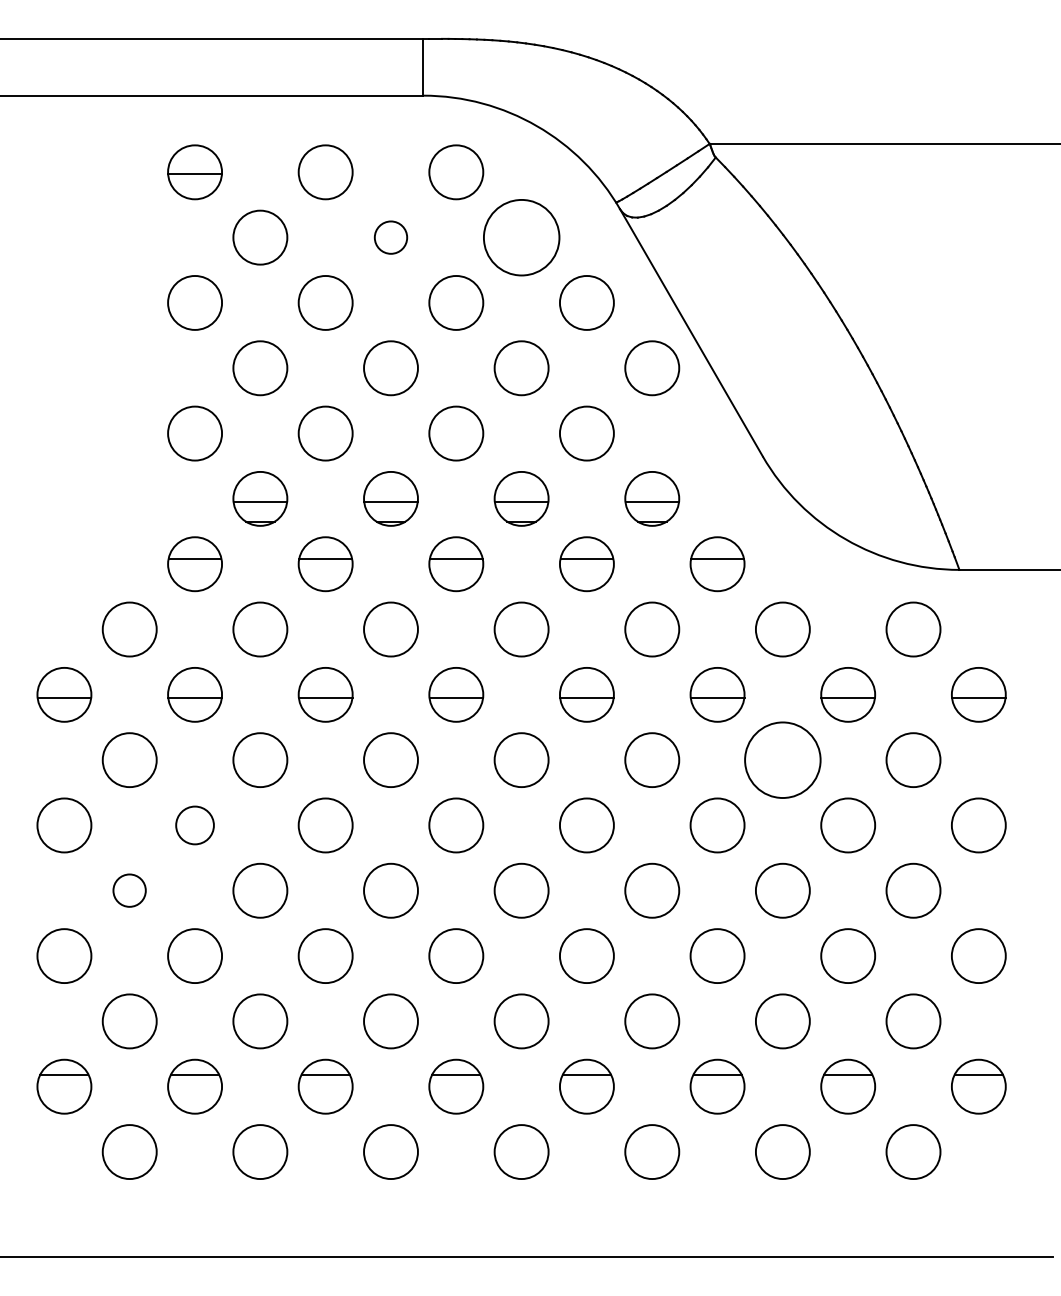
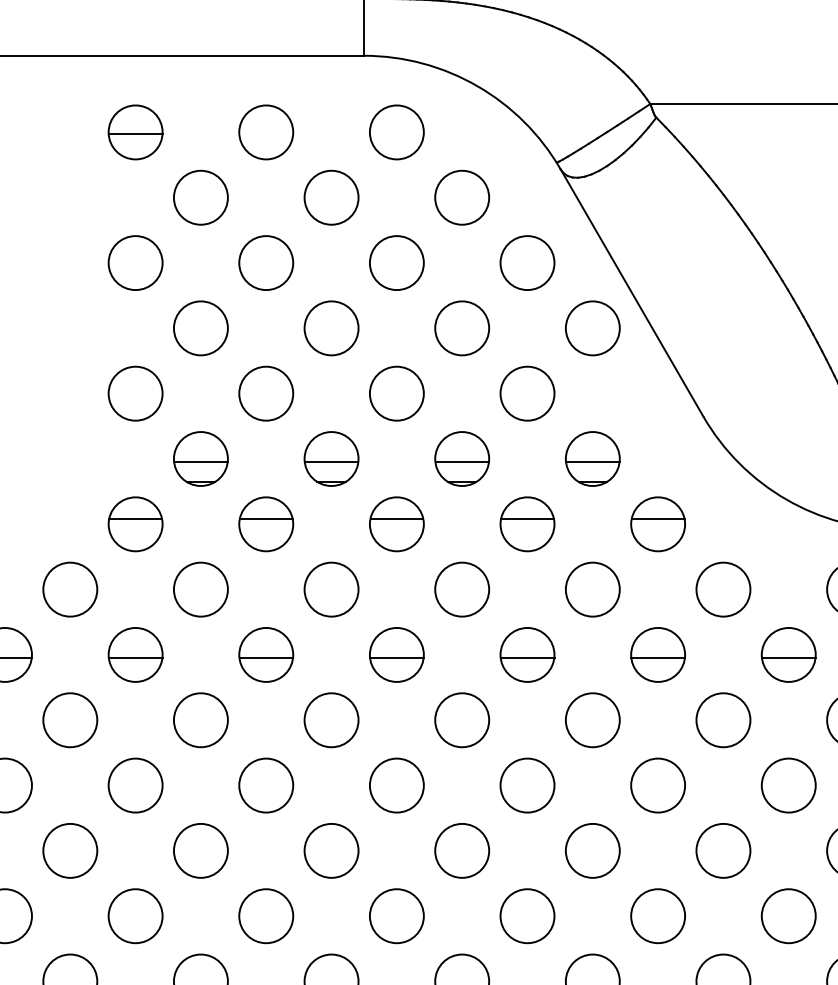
circle: (390, 237) -> (331, 197), size x1.67
circle: (521, 237) -> (462, 197), size x0.71
circle: (782, 759) -> (723, 719), size x0.71
circle: (195, 825) -> (136, 785), size x1.43
circle: (129, 890) -> (70, 850), size x1.67

